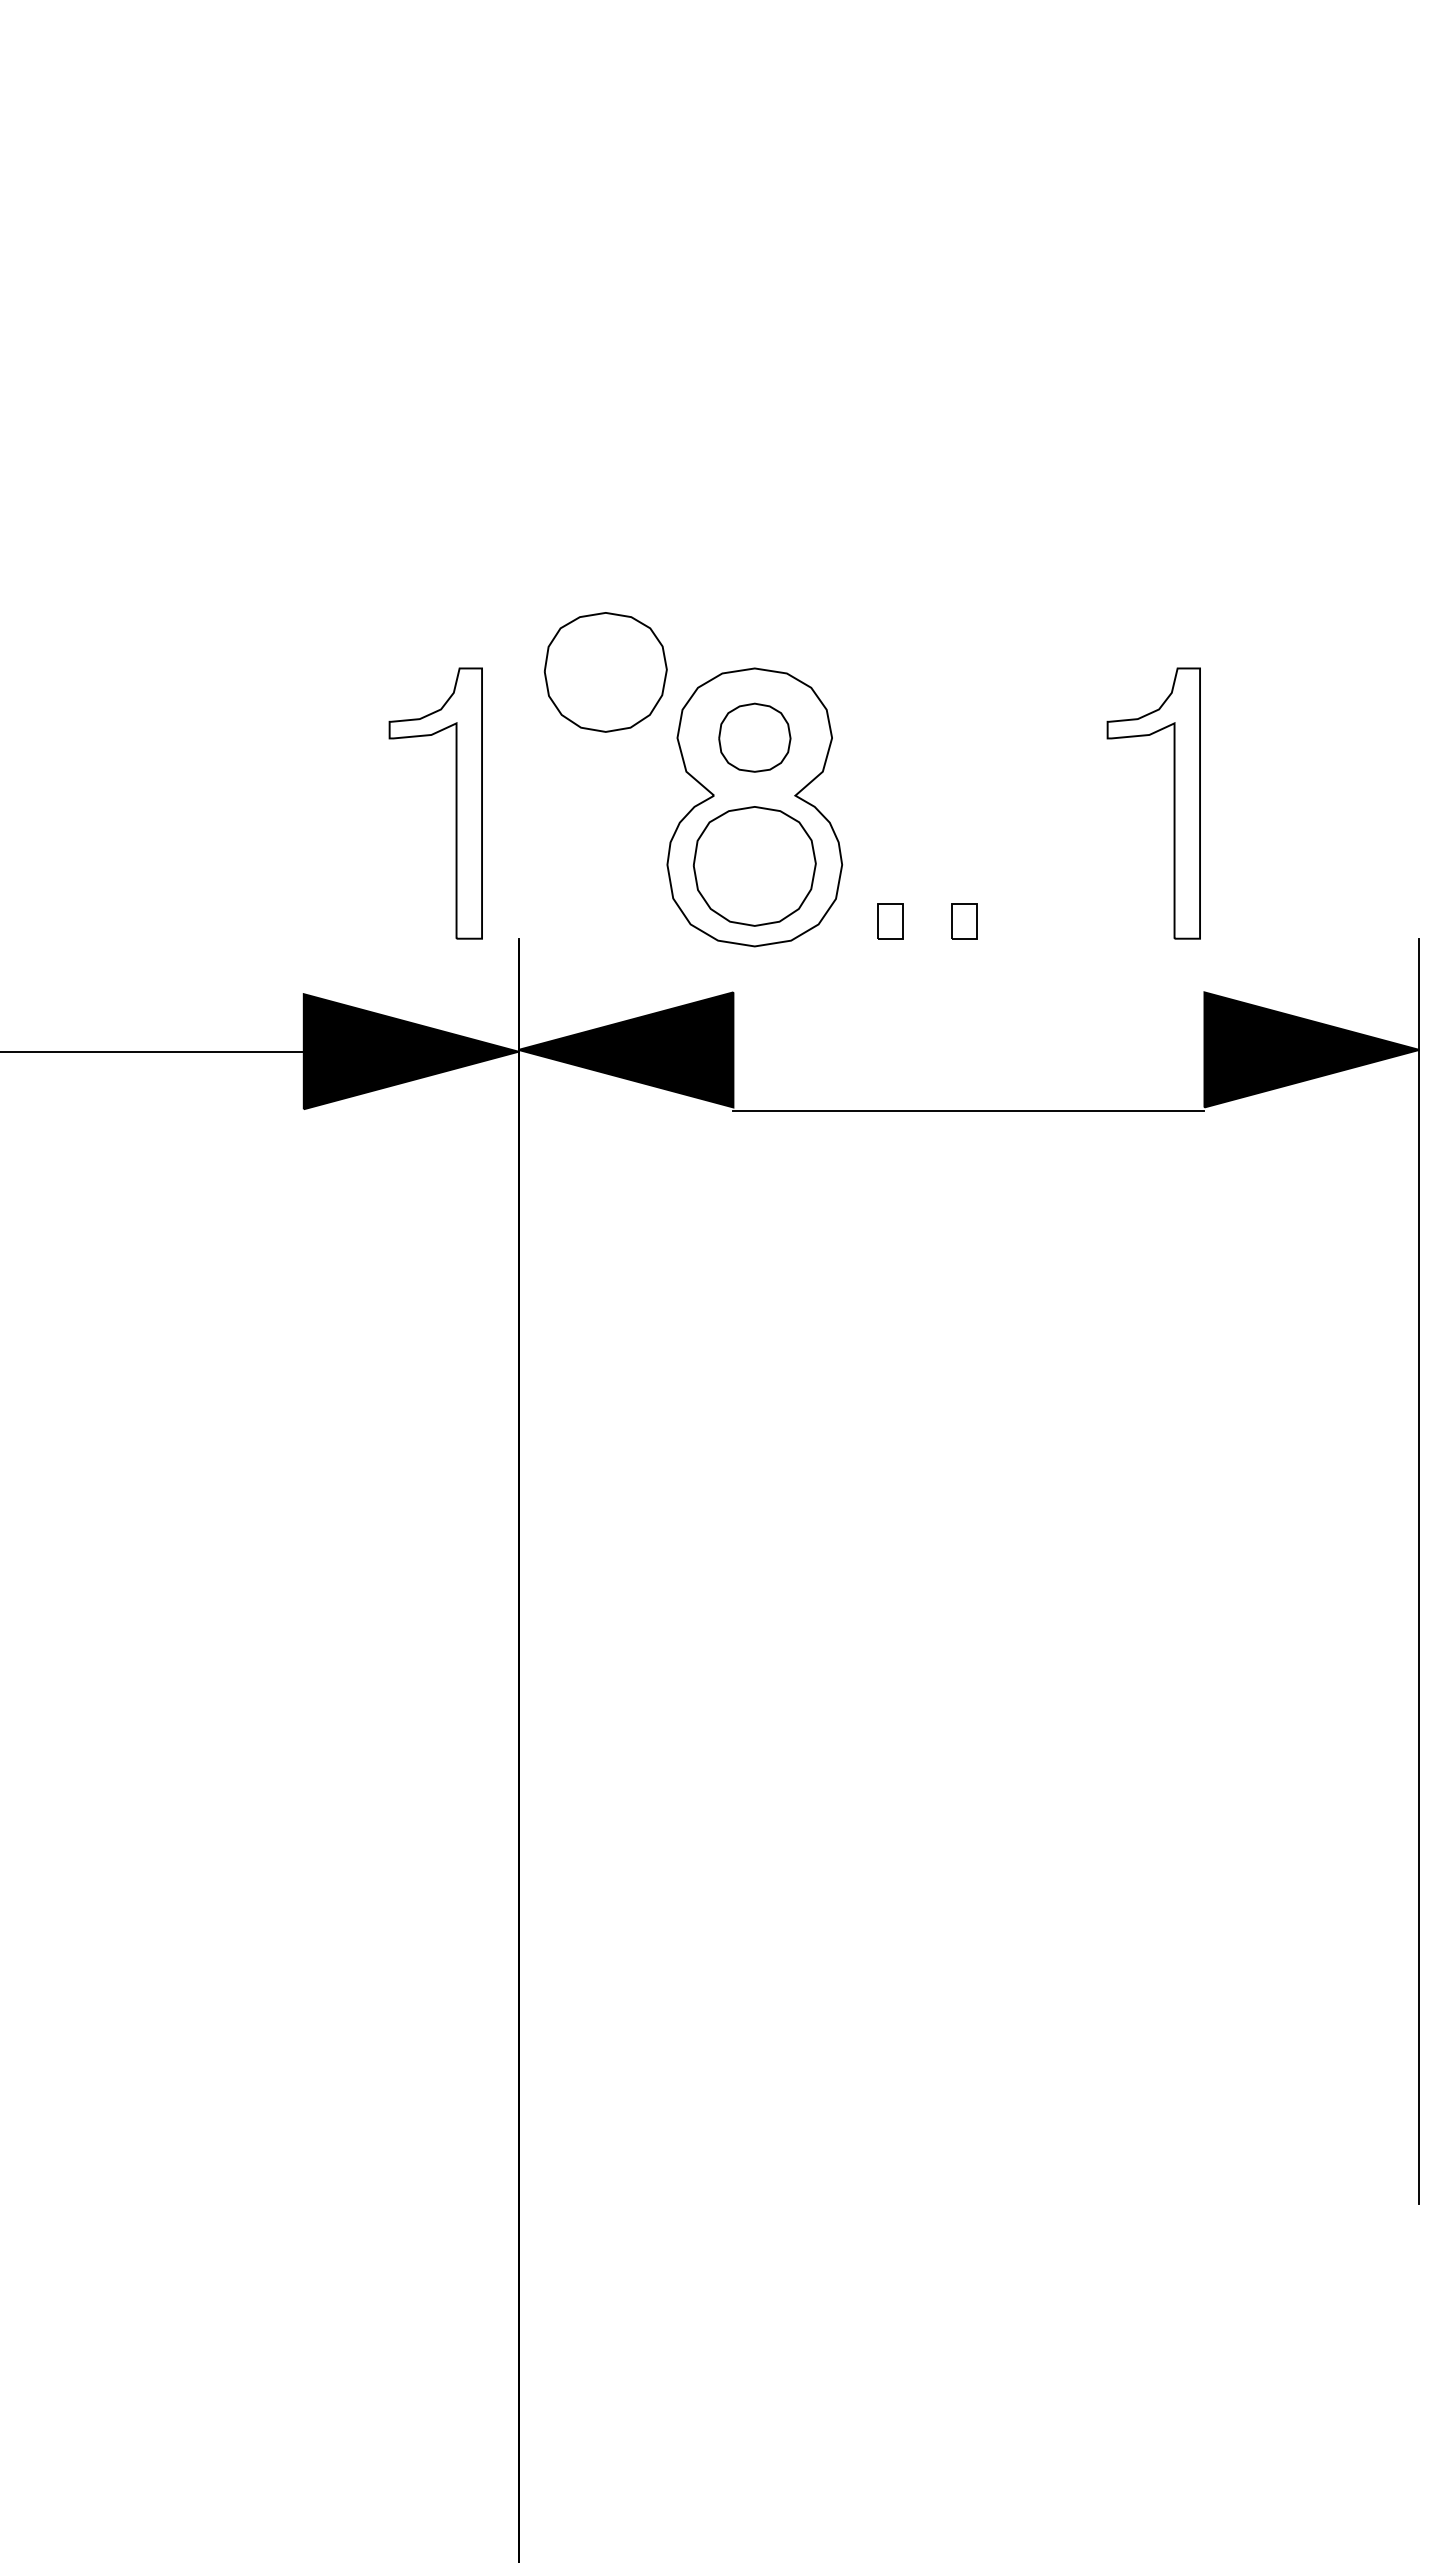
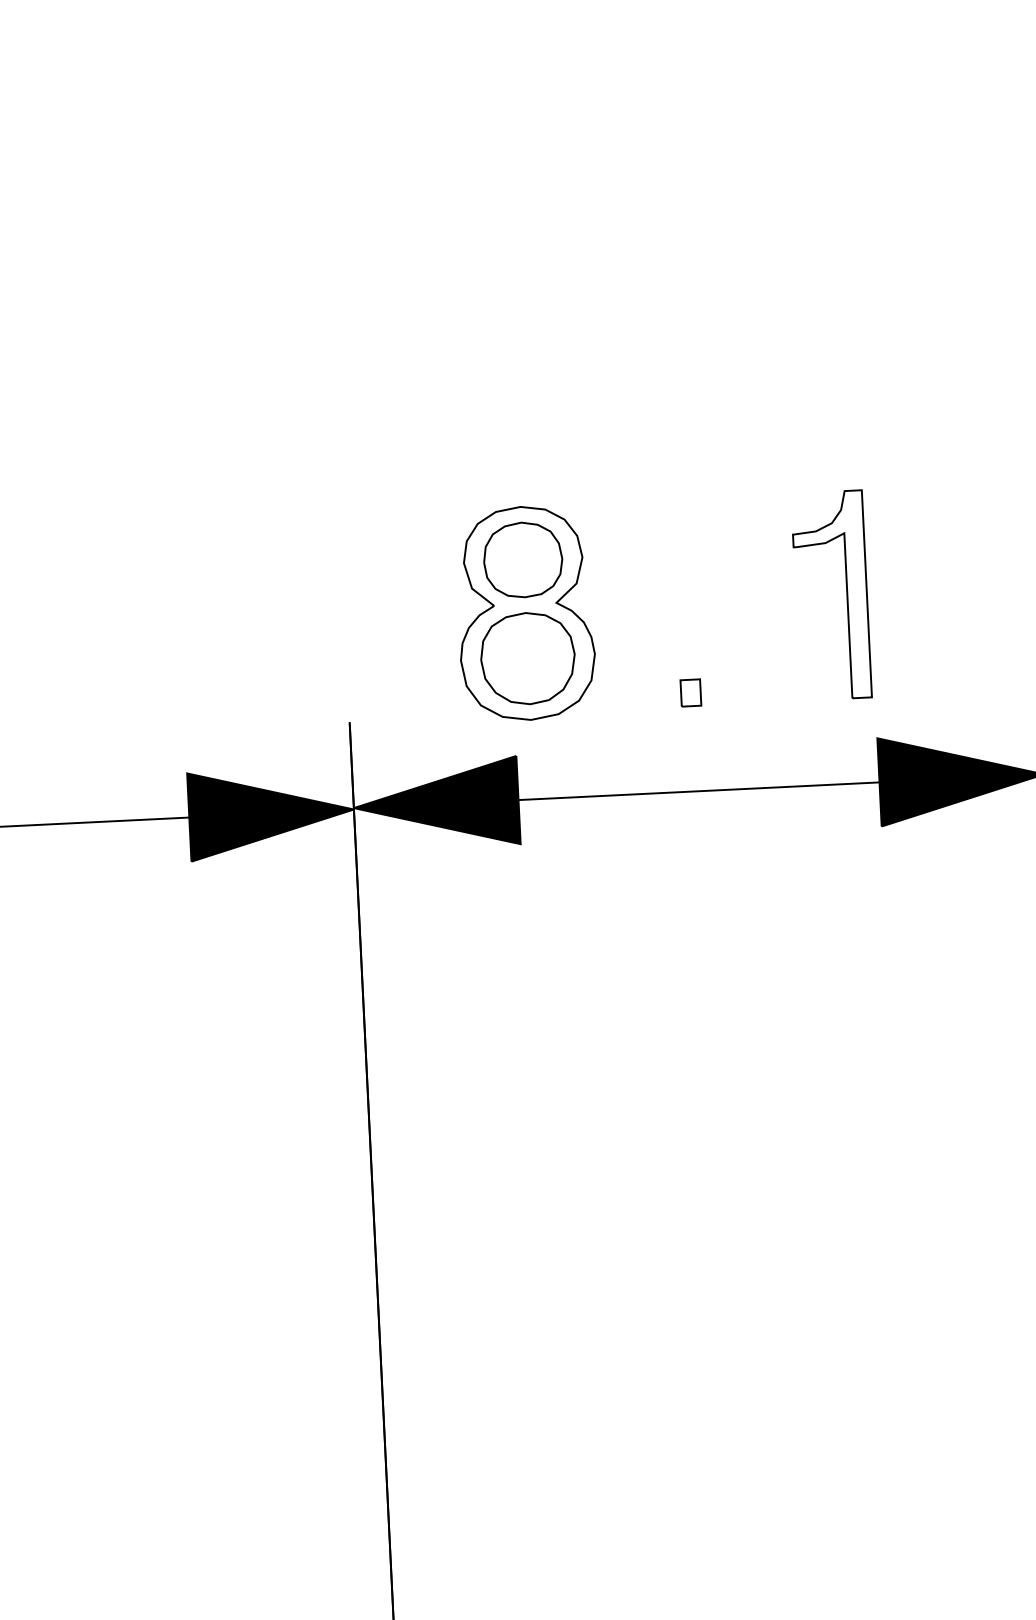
part: (605, 672) -> (406, 515), removed
part: (754, 737) -> (522, 559), size x1.43
part: (455, 803) -> (296, 621), removed
part: (890, 921) -> (634, 695), removed
line: (968, 1110) -> (698, 790), moved

